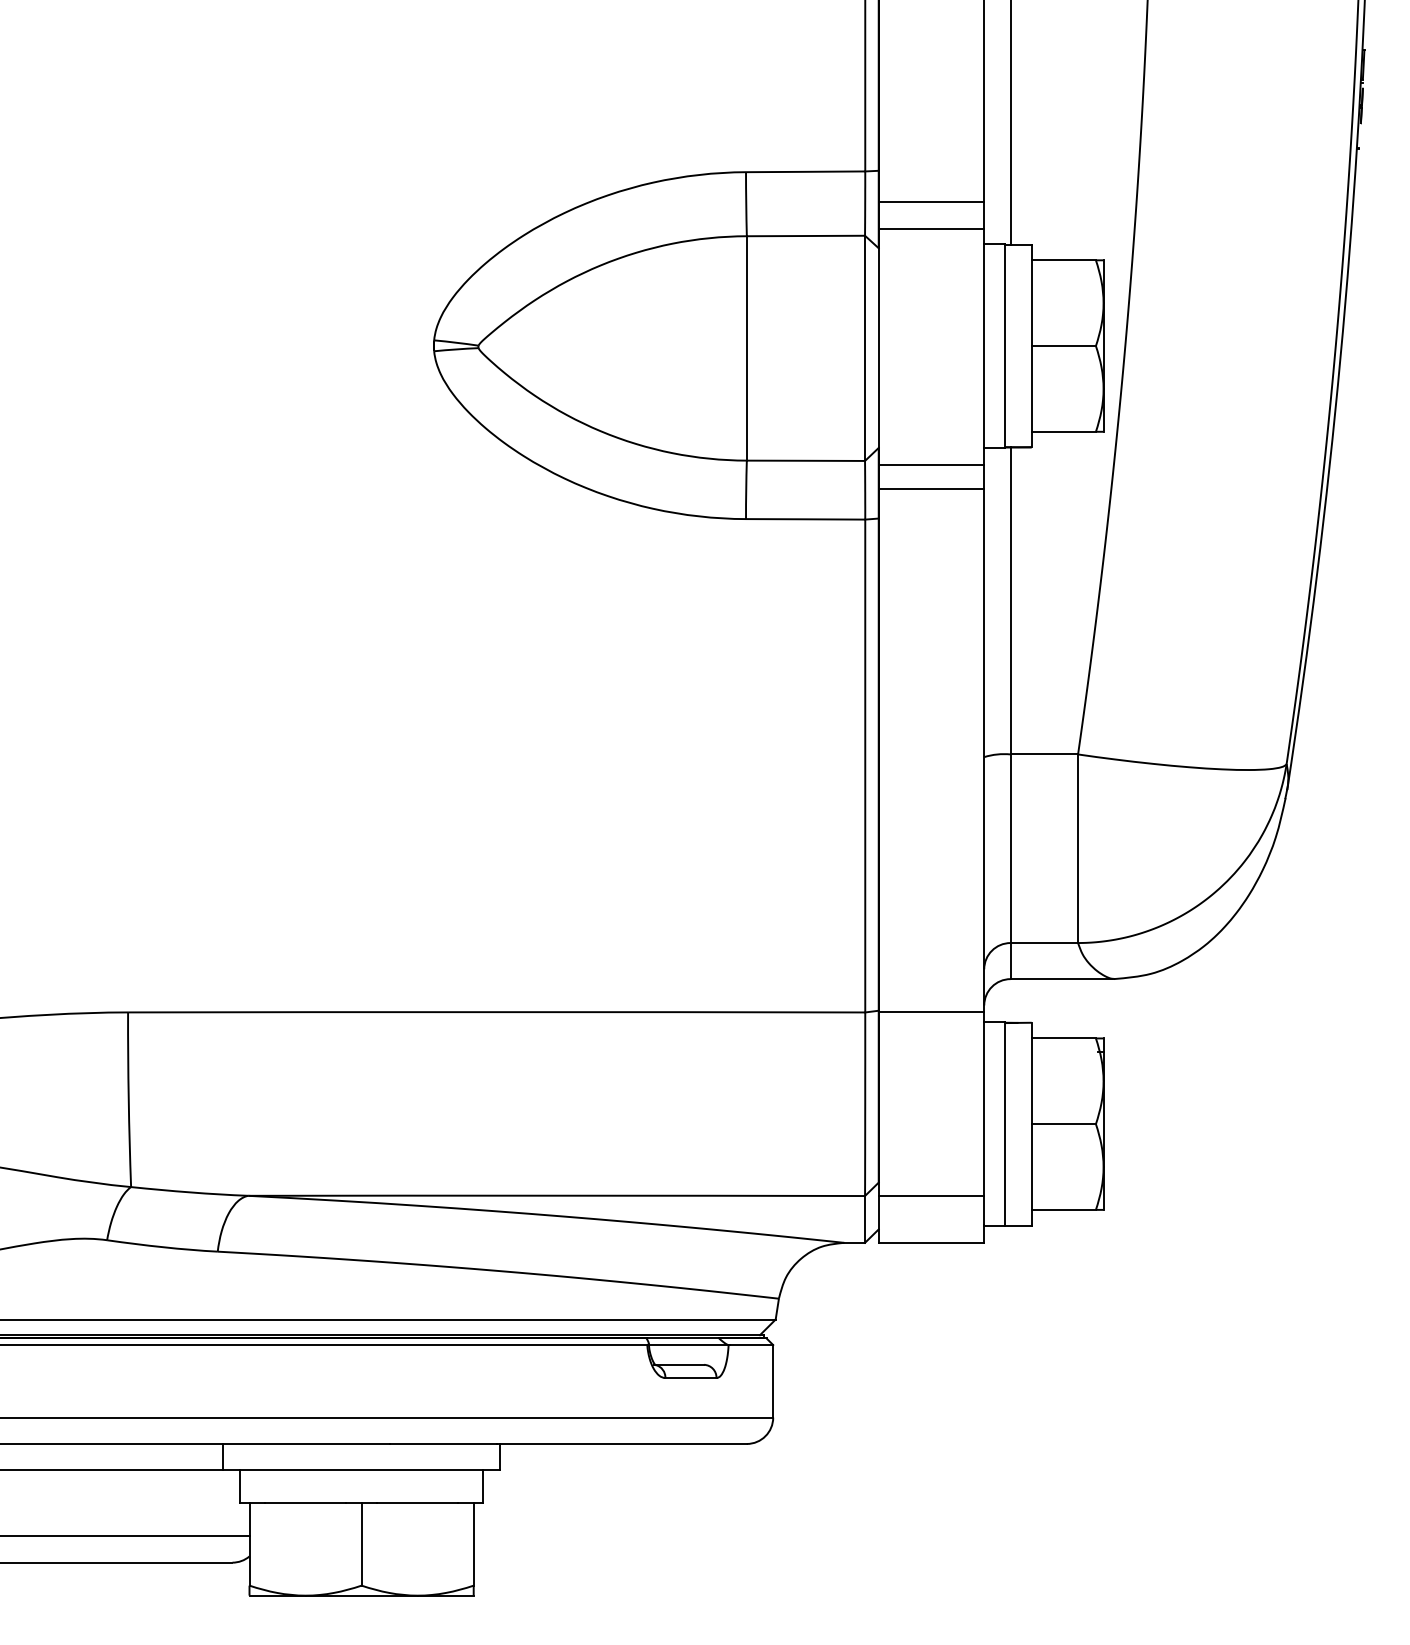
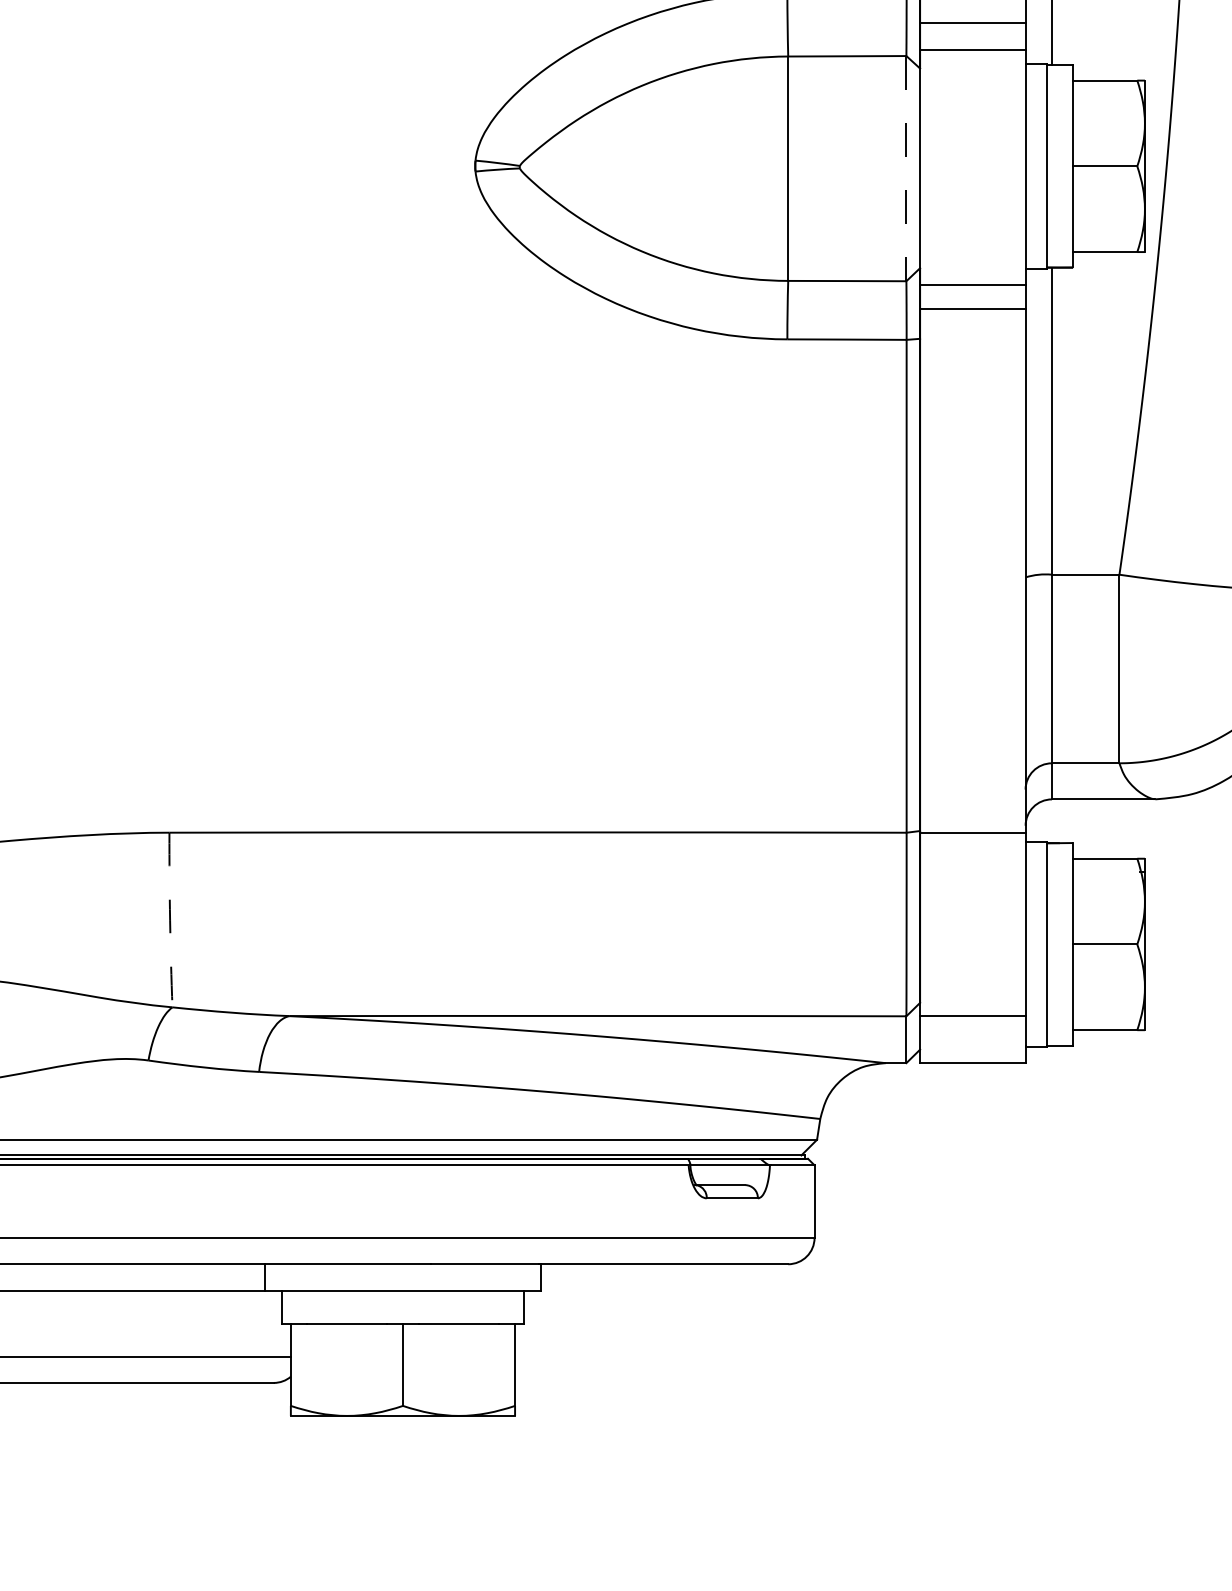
line: (865, 348) -> (906, 168), solid -> dashed
arc: (128, 1099) -> (169, 919), solid -> dashed

